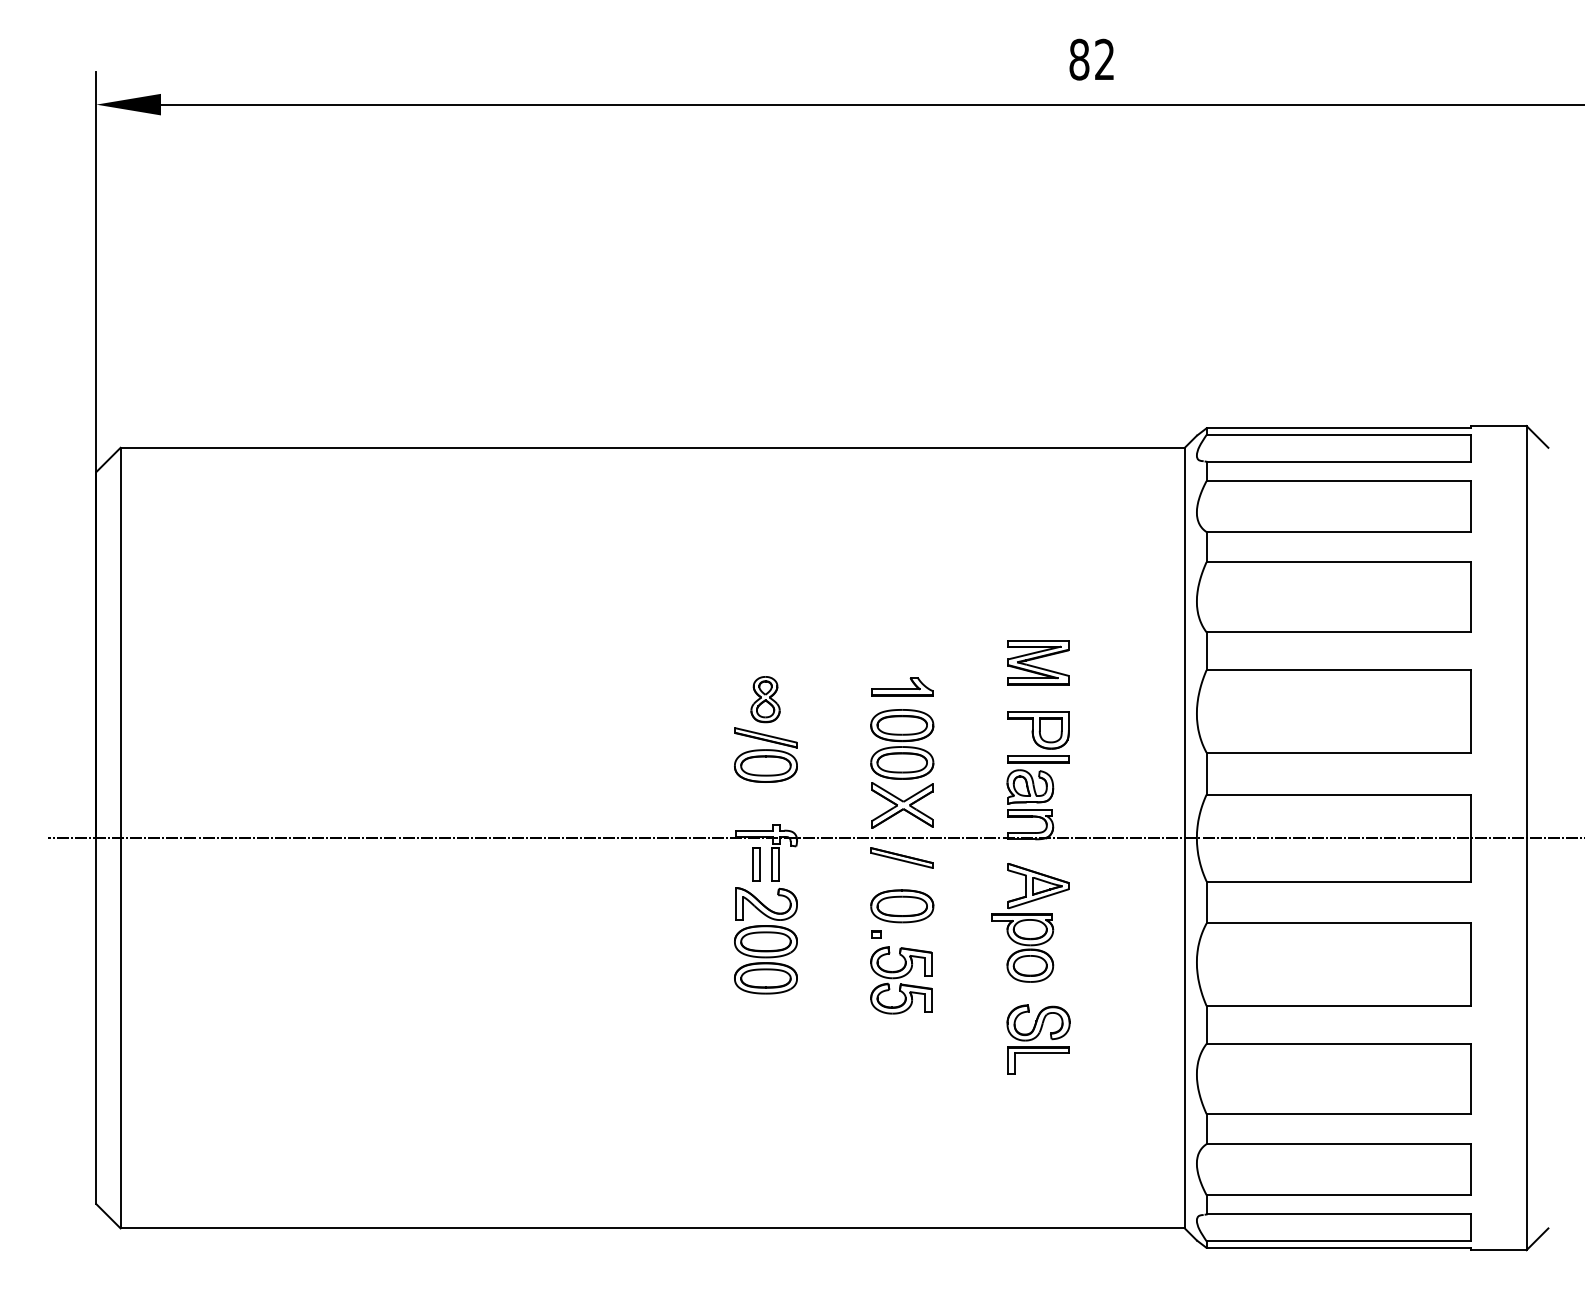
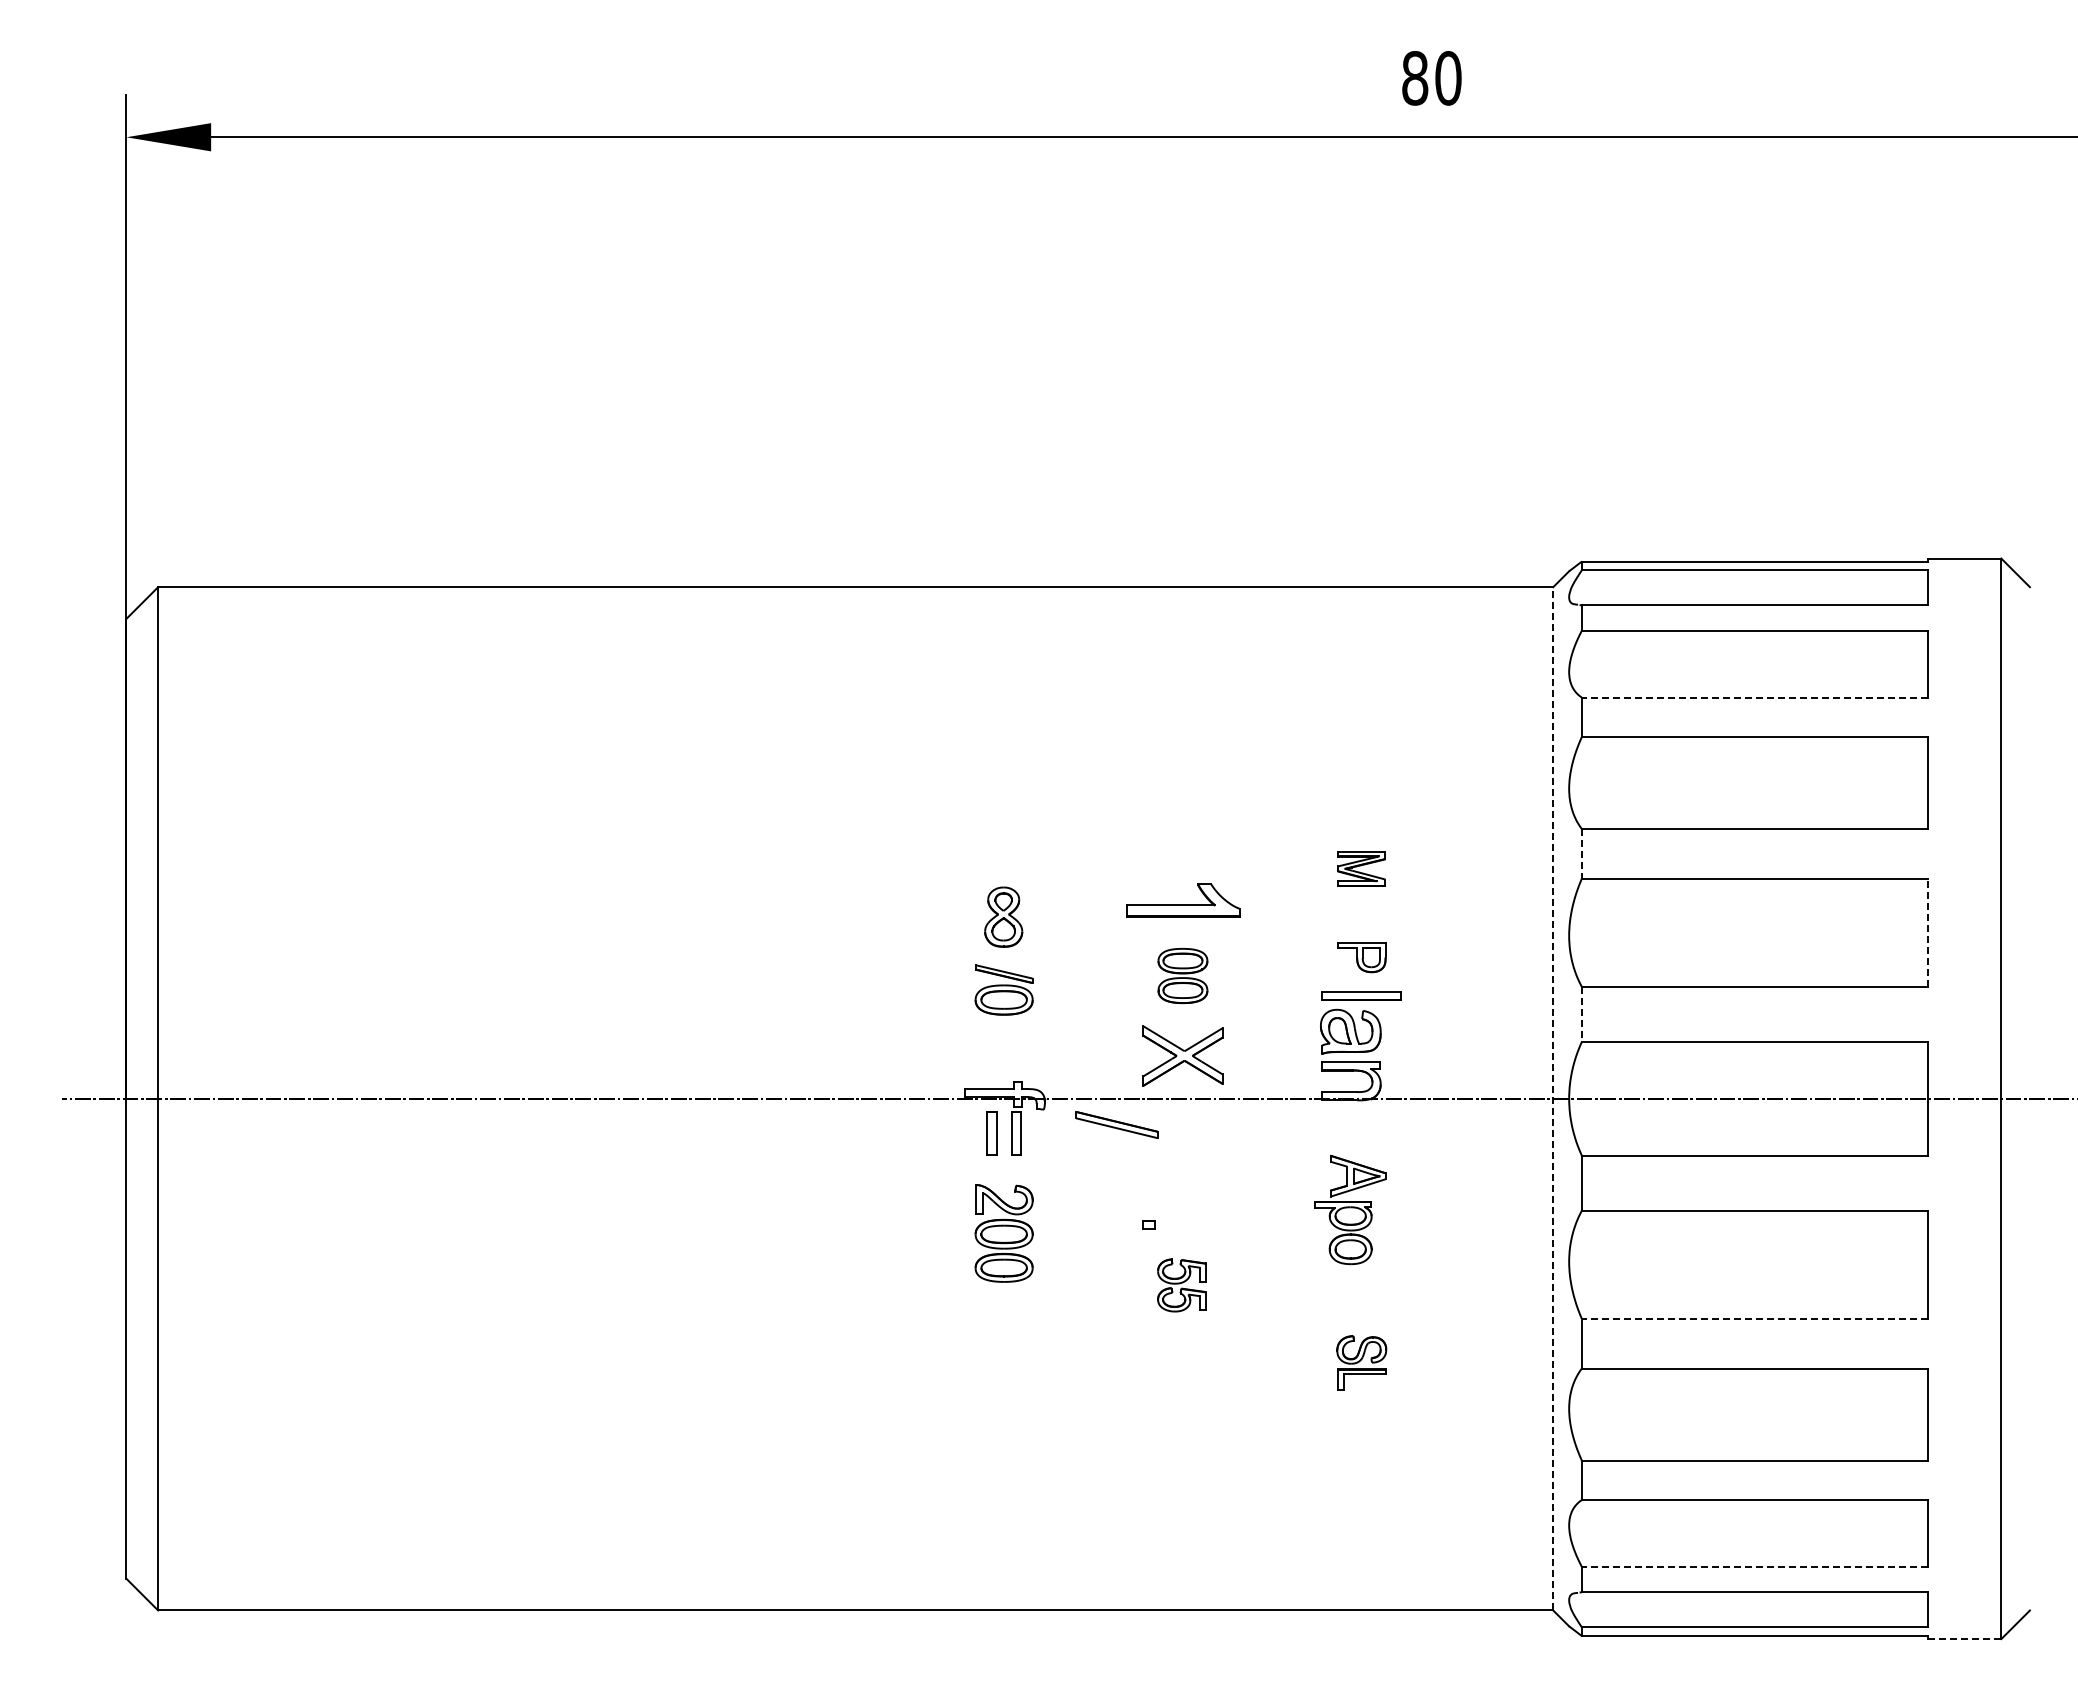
text: (1104, 59) -> (1448, 78), 82 -> 80
line: (1338, 531) -> (1754, 697), solid -> dashed
line: (1206, 650) -> (1581, 853), solid -> dashed
part: (1038, 663) -> (1361, 869), size x0.6
part: (902, 686) -> (1183, 899), size x1.4
line: (1471, 711) -> (1928, 932), solid -> dashed
part: (1038, 730) -> (1361, 957), size x0.6
part: (901, 744) -> (1182, 975), size x0.6
part: (765, 754) -> (1003, 989), size x0.7
line: (1206, 773) -> (1581, 1014), solid -> dashed
line: (1184, 837) -> (1553, 1098), solid -> dashed
part: (901, 857) -> (1116, 1124), moved
part: (901, 906) -> (1182, 1188), removed
part: (1030, 922) -> (1350, 1209), size x0.7
part: (765, 940) -> (1003, 1233), size x0.7
part: (901, 980) -> (1181, 1285), size x0.6
line: (1338, 1005) -> (1754, 1318), solid -> dashed
part: (1038, 1039) -> (1361, 1362), size x0.6
line: (1338, 1194) -> (1754, 1566), solid -> dashed
line: (1498, 1250) -> (1964, 1639), solid -> dashed

